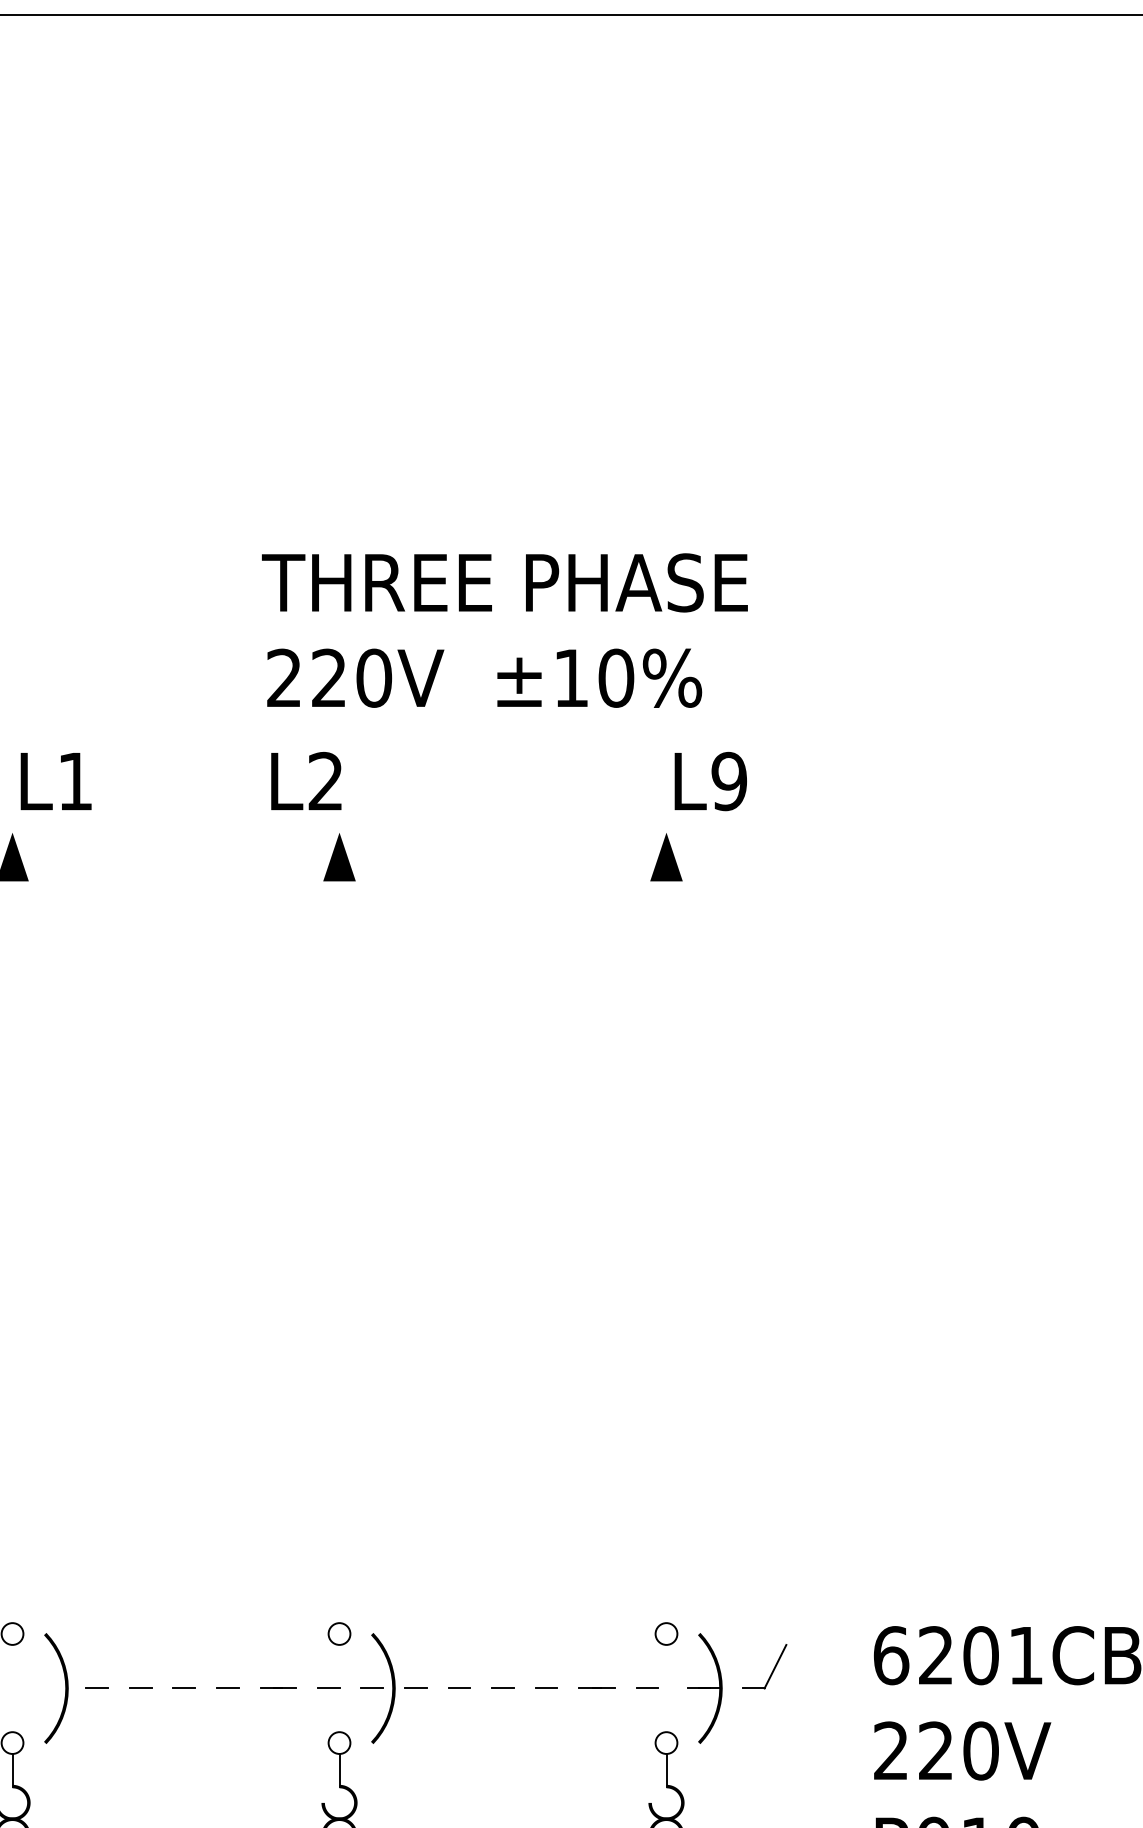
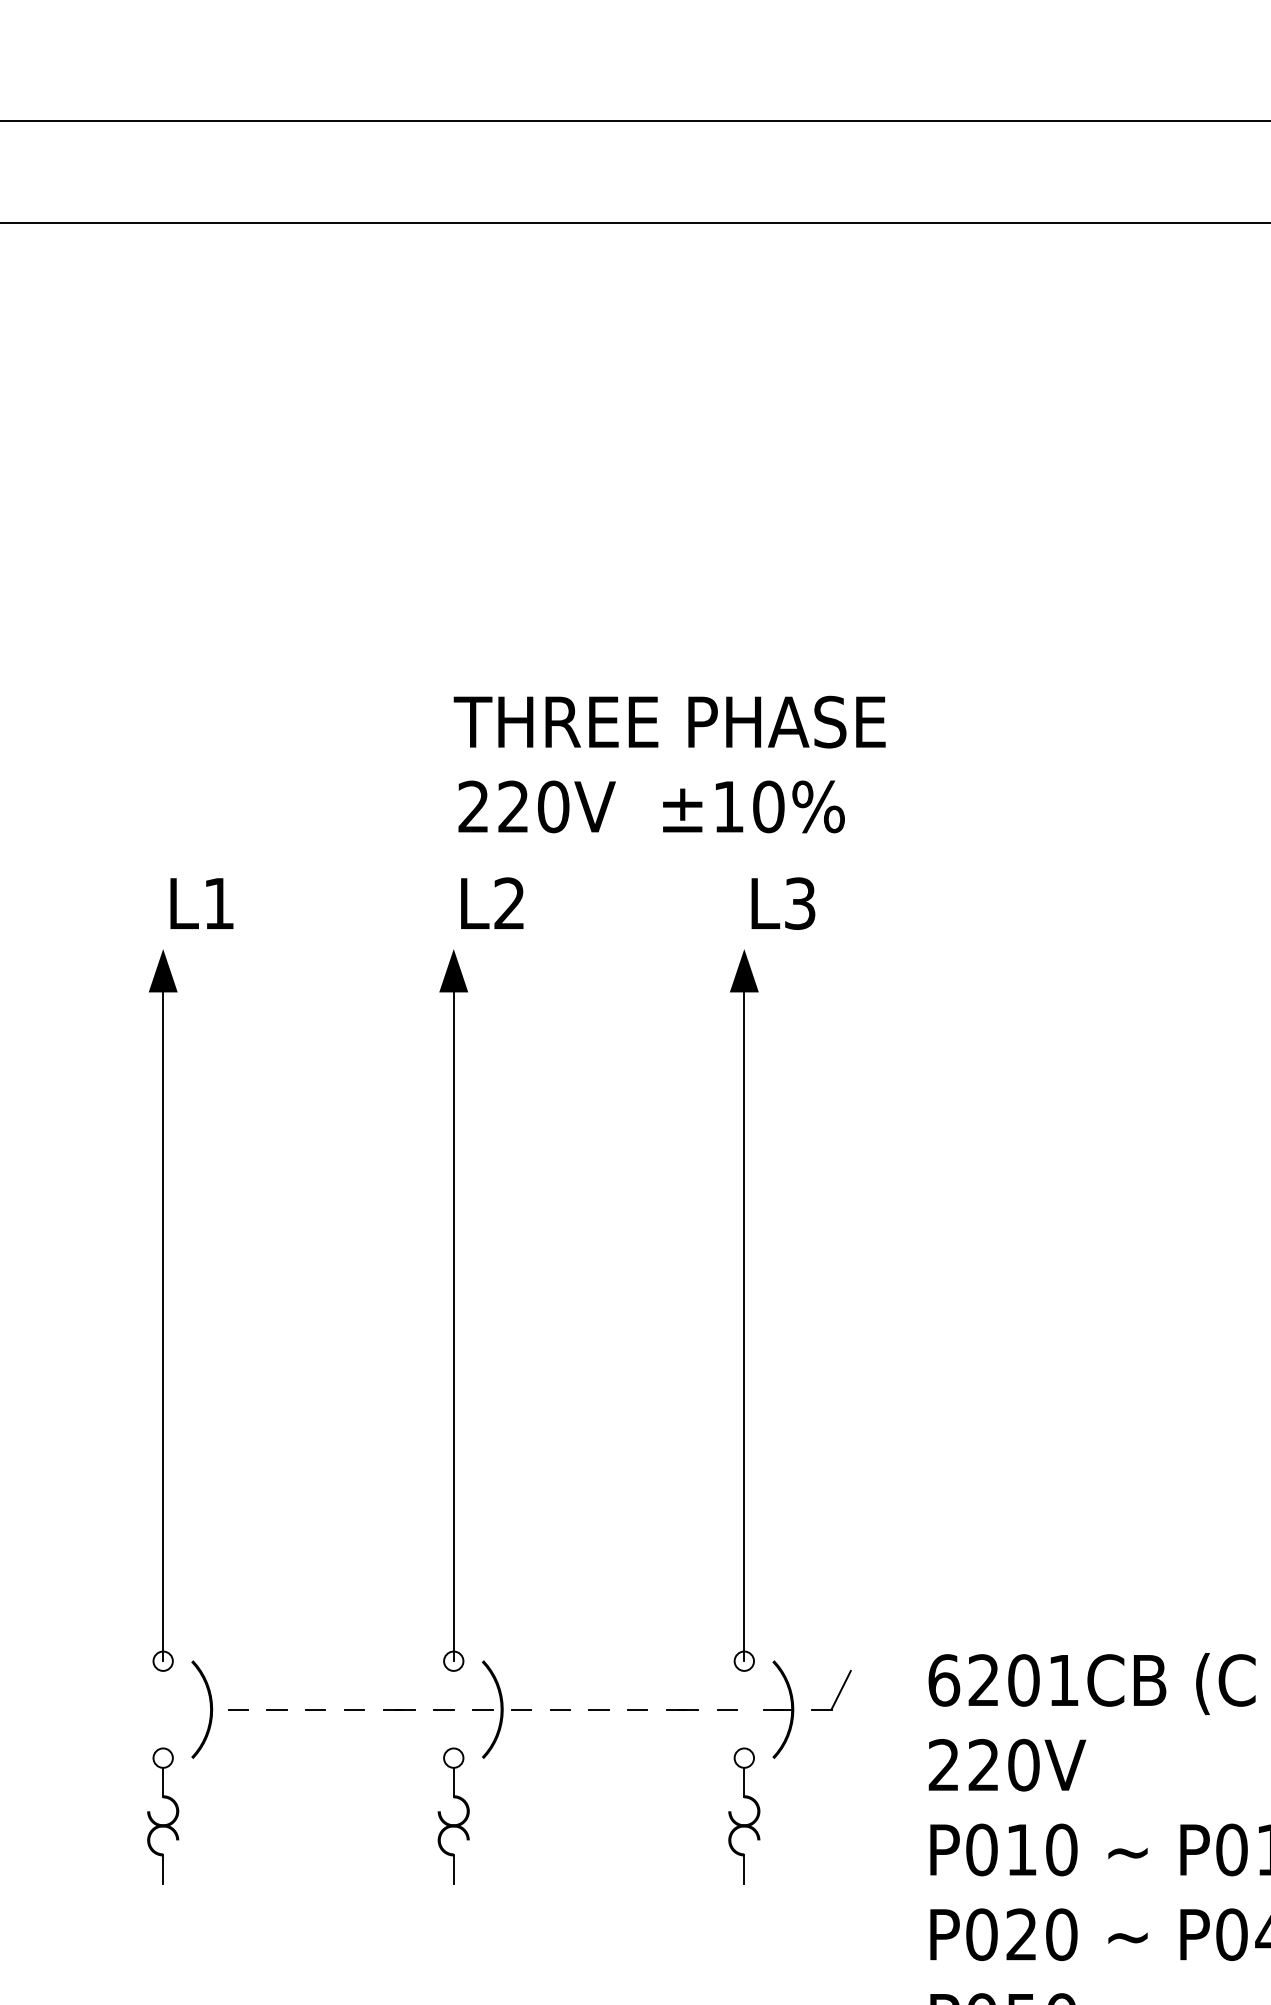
text: (504, 630) -> (669, 764), moved
text: (306, 780) -> (492, 902), moved
text: (728, 781) -> (799, 903), L9 -> L3
line: (12, 1257) -> (163, 1326), added
line: (339, 1257) -> (453, 1326), added
line: (666, 1257) -> (744, 1326), added

